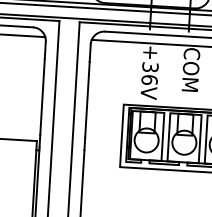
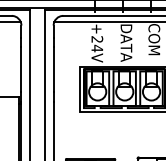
text: (190, 73) -> (126, 42), COM -> DATA
text: (150, 74) -> (97, 44), +36V -> +24V

